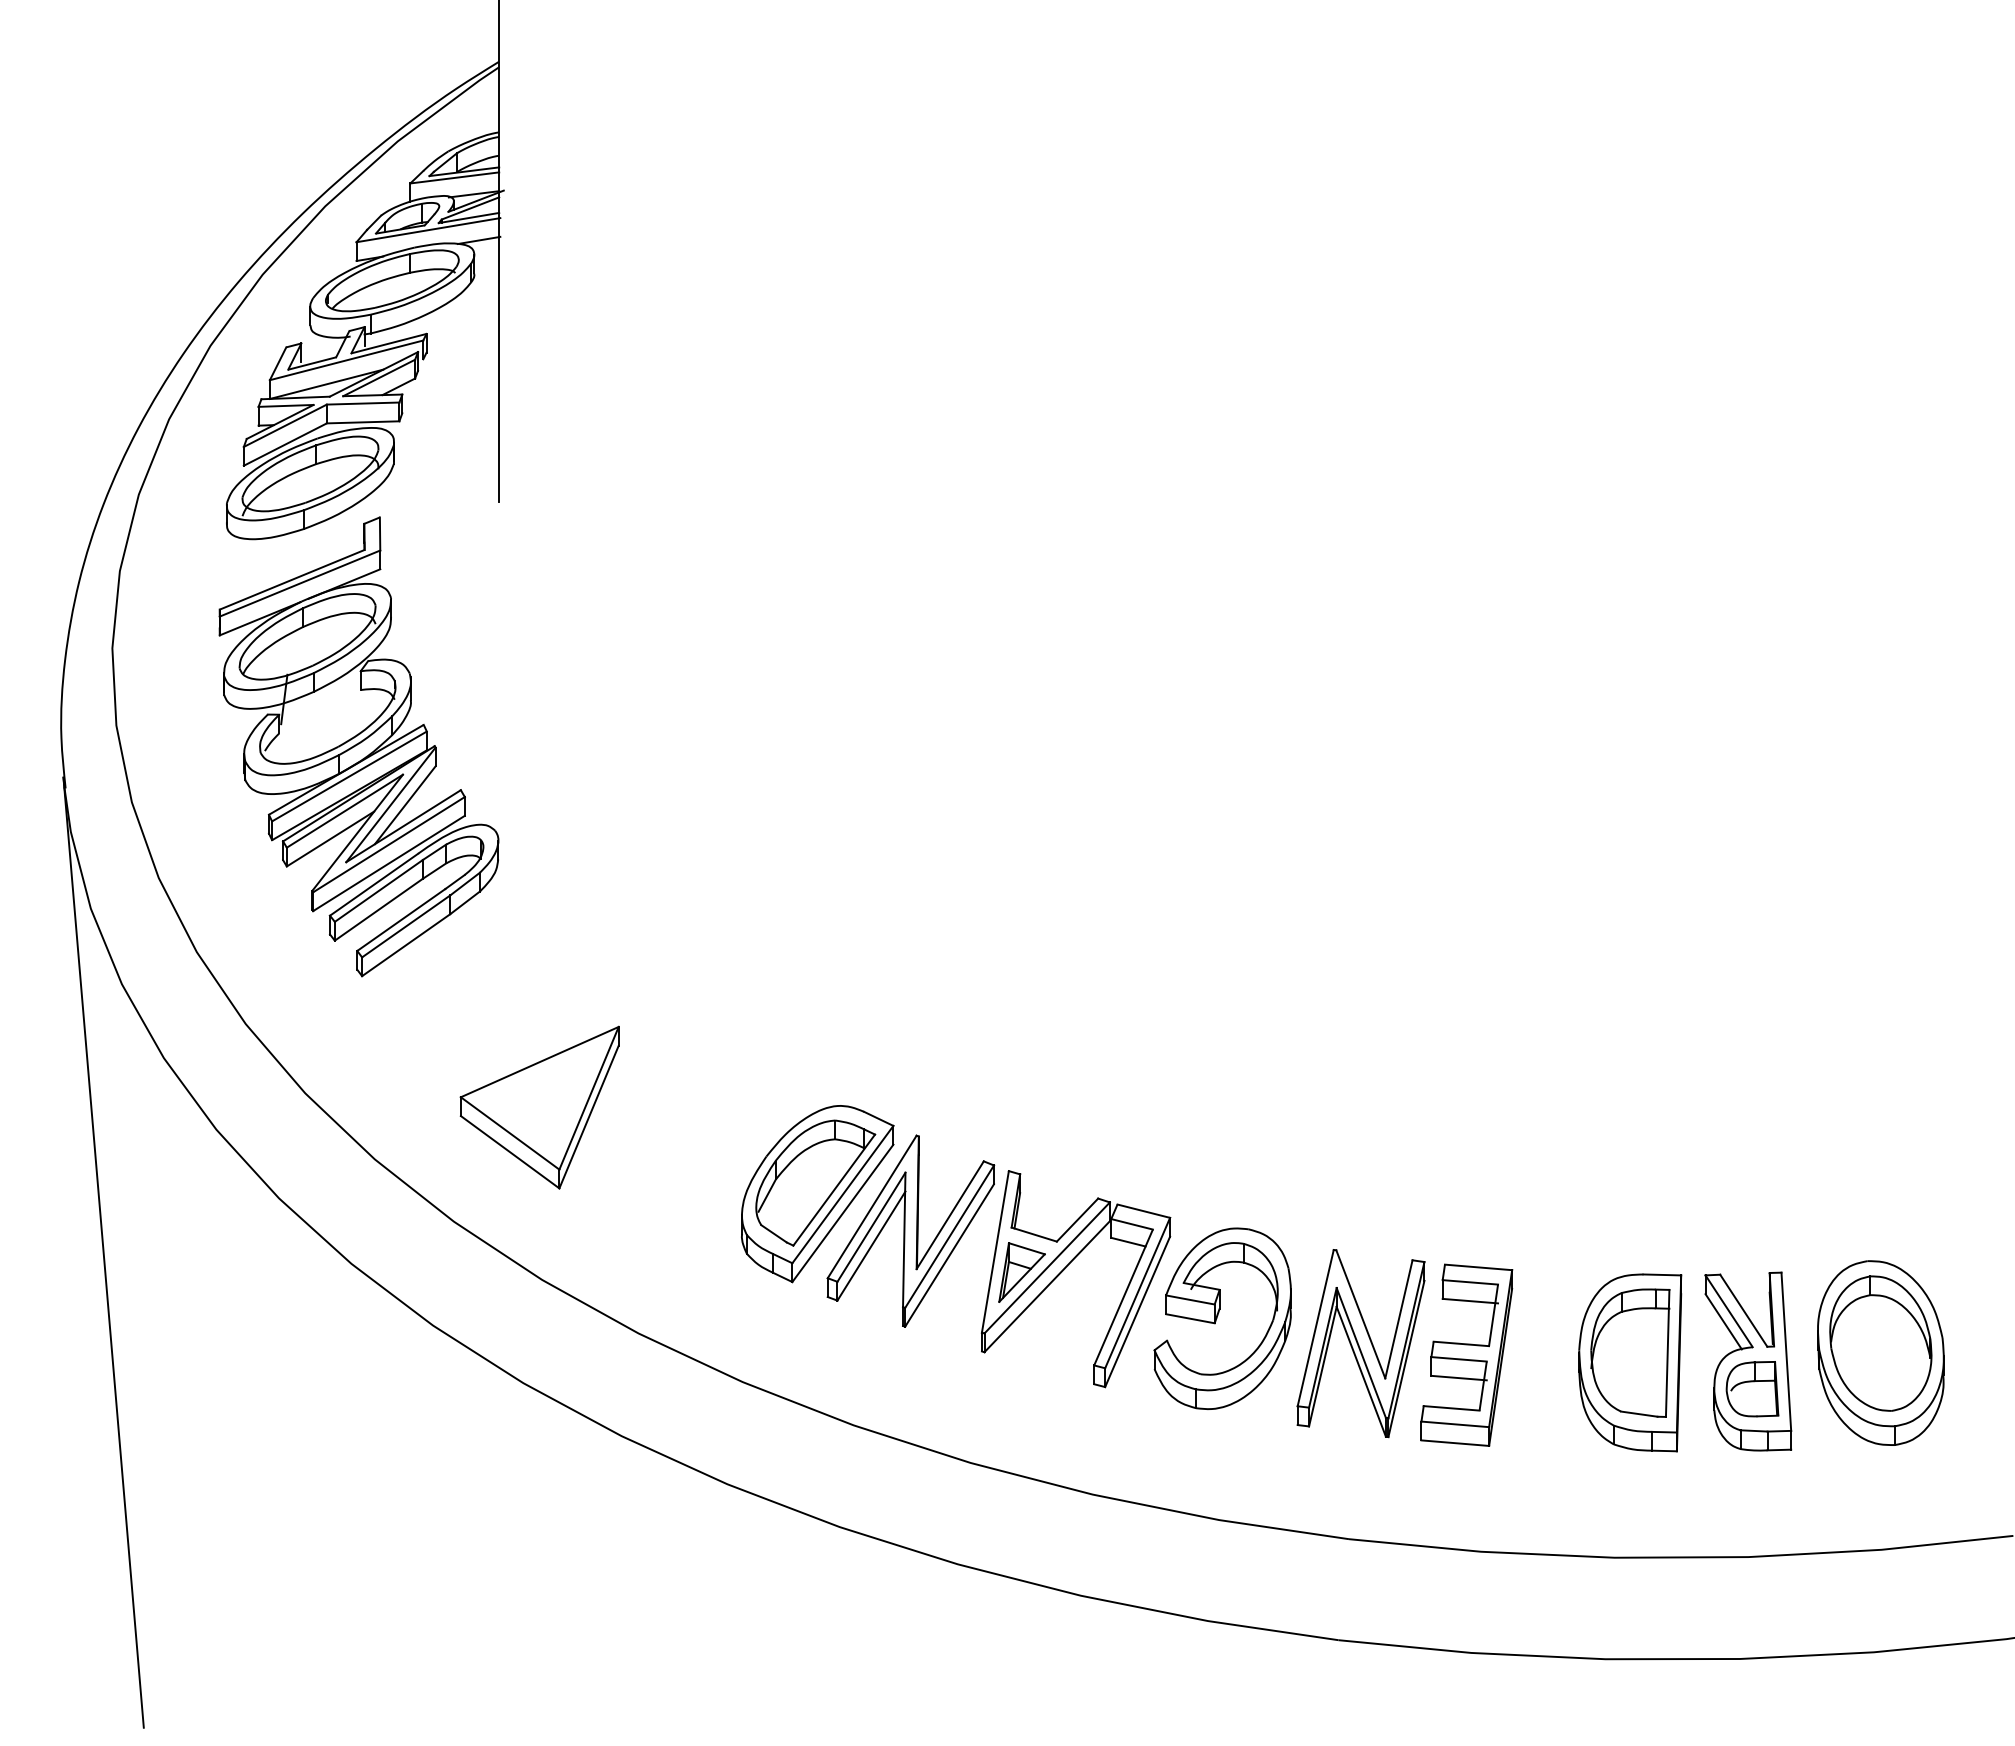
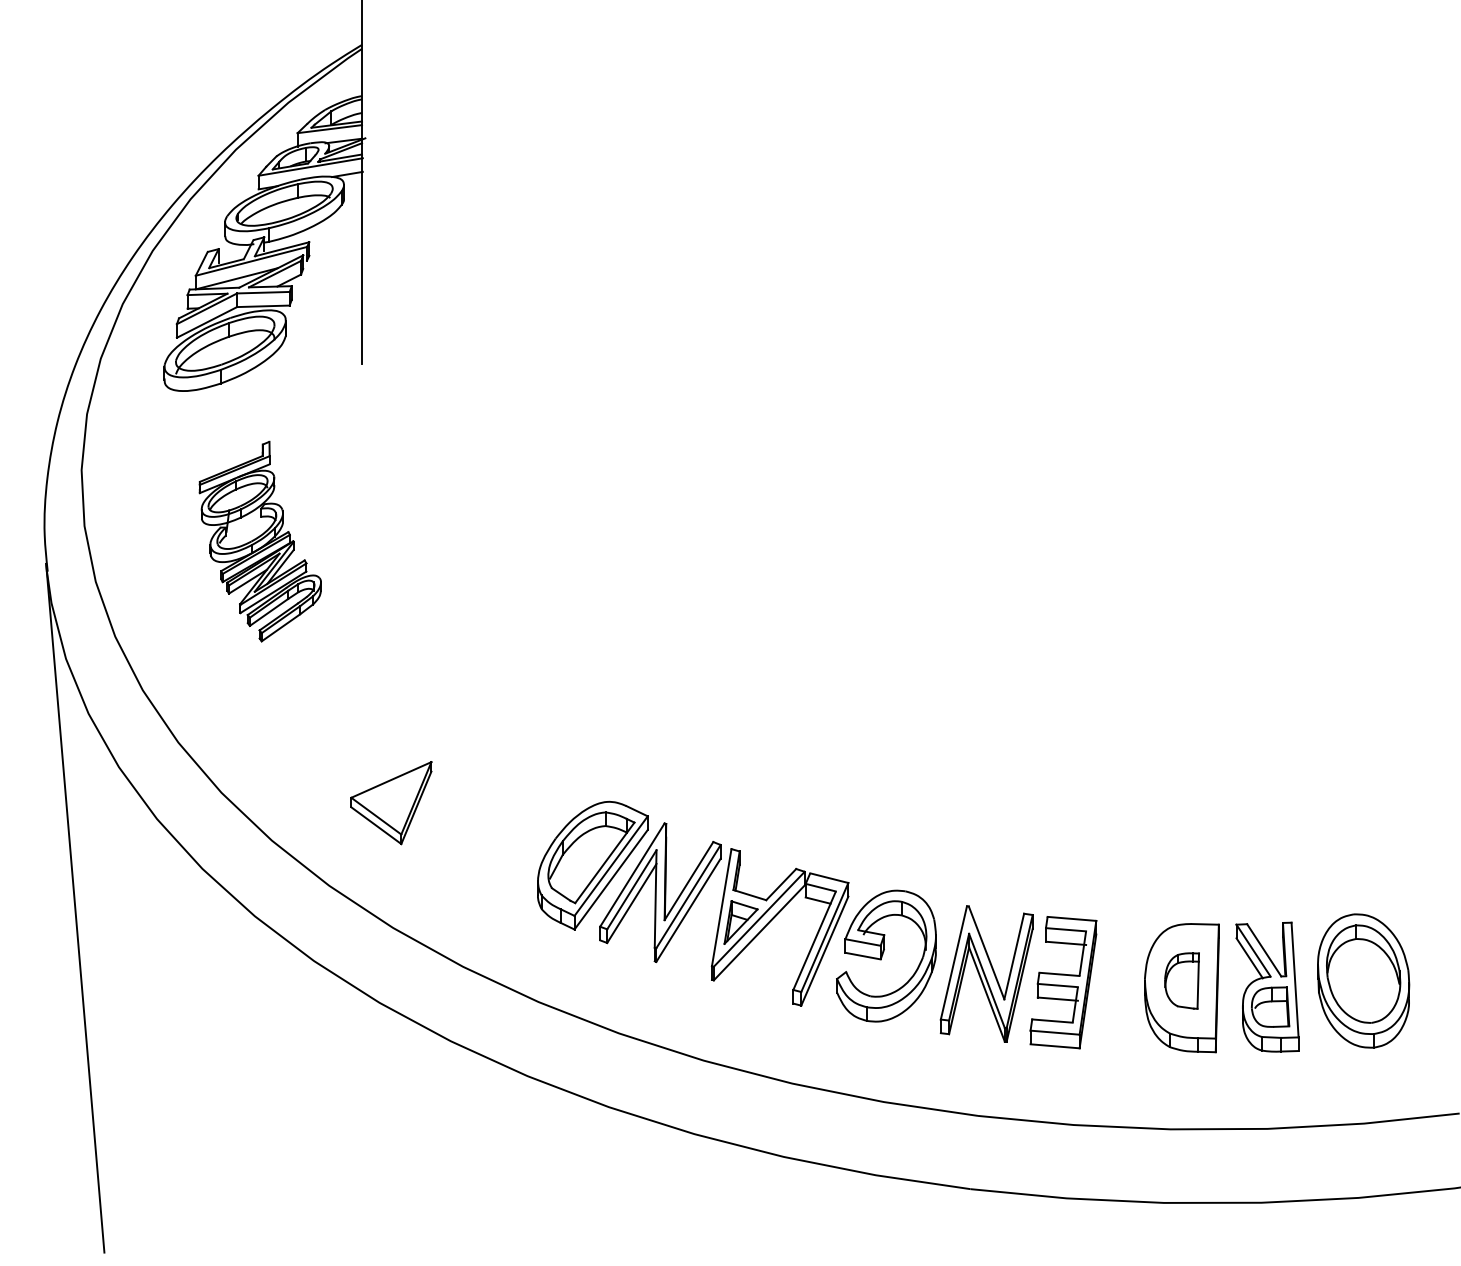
part: (358, 746) -> (260, 541), size x0.6
part: (539, 1107) -> (391, 802), size x0.7
part: (1630, 1352) -> (1182, 980), size x0.6

